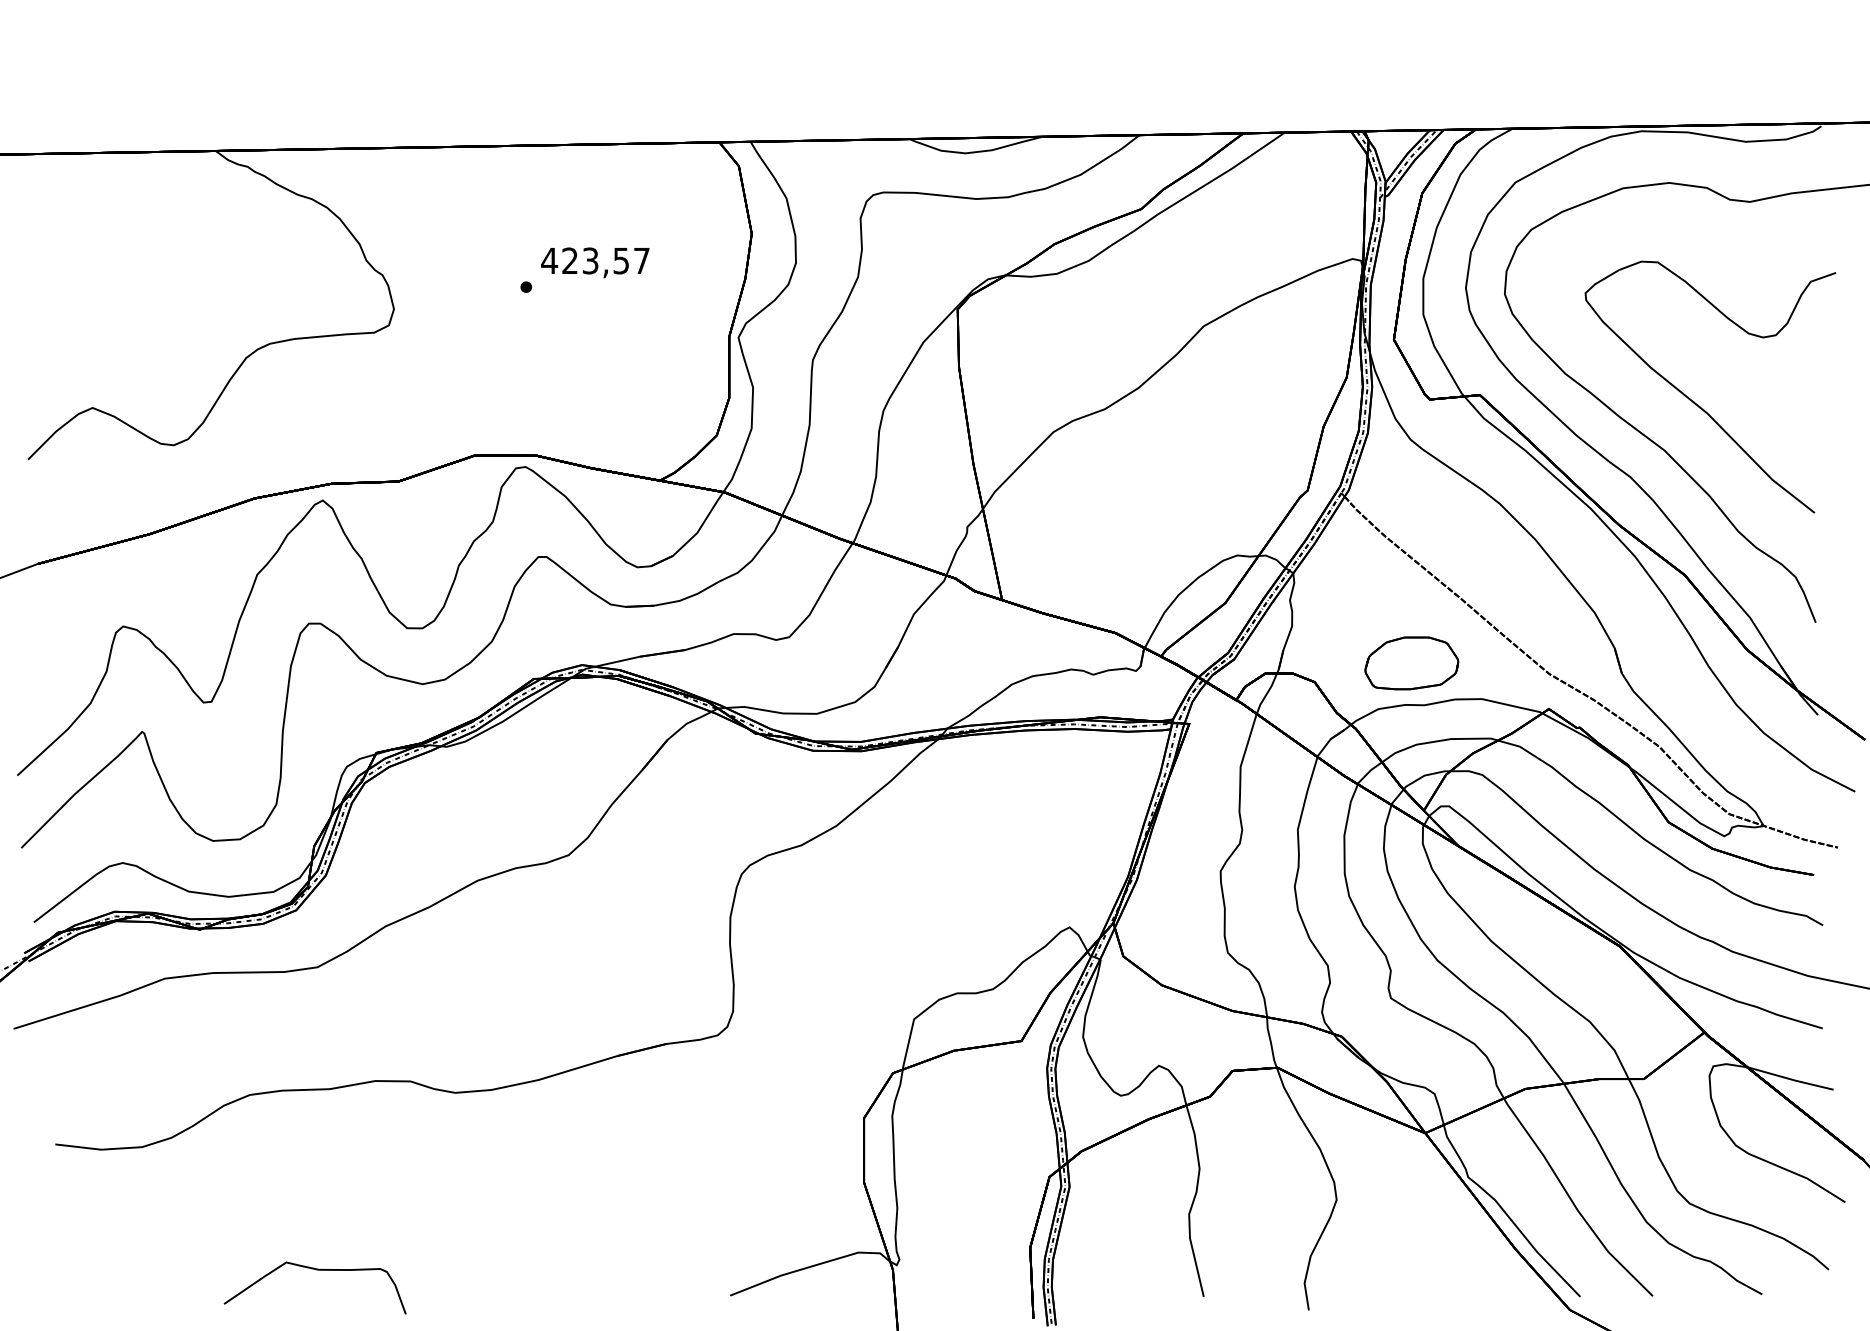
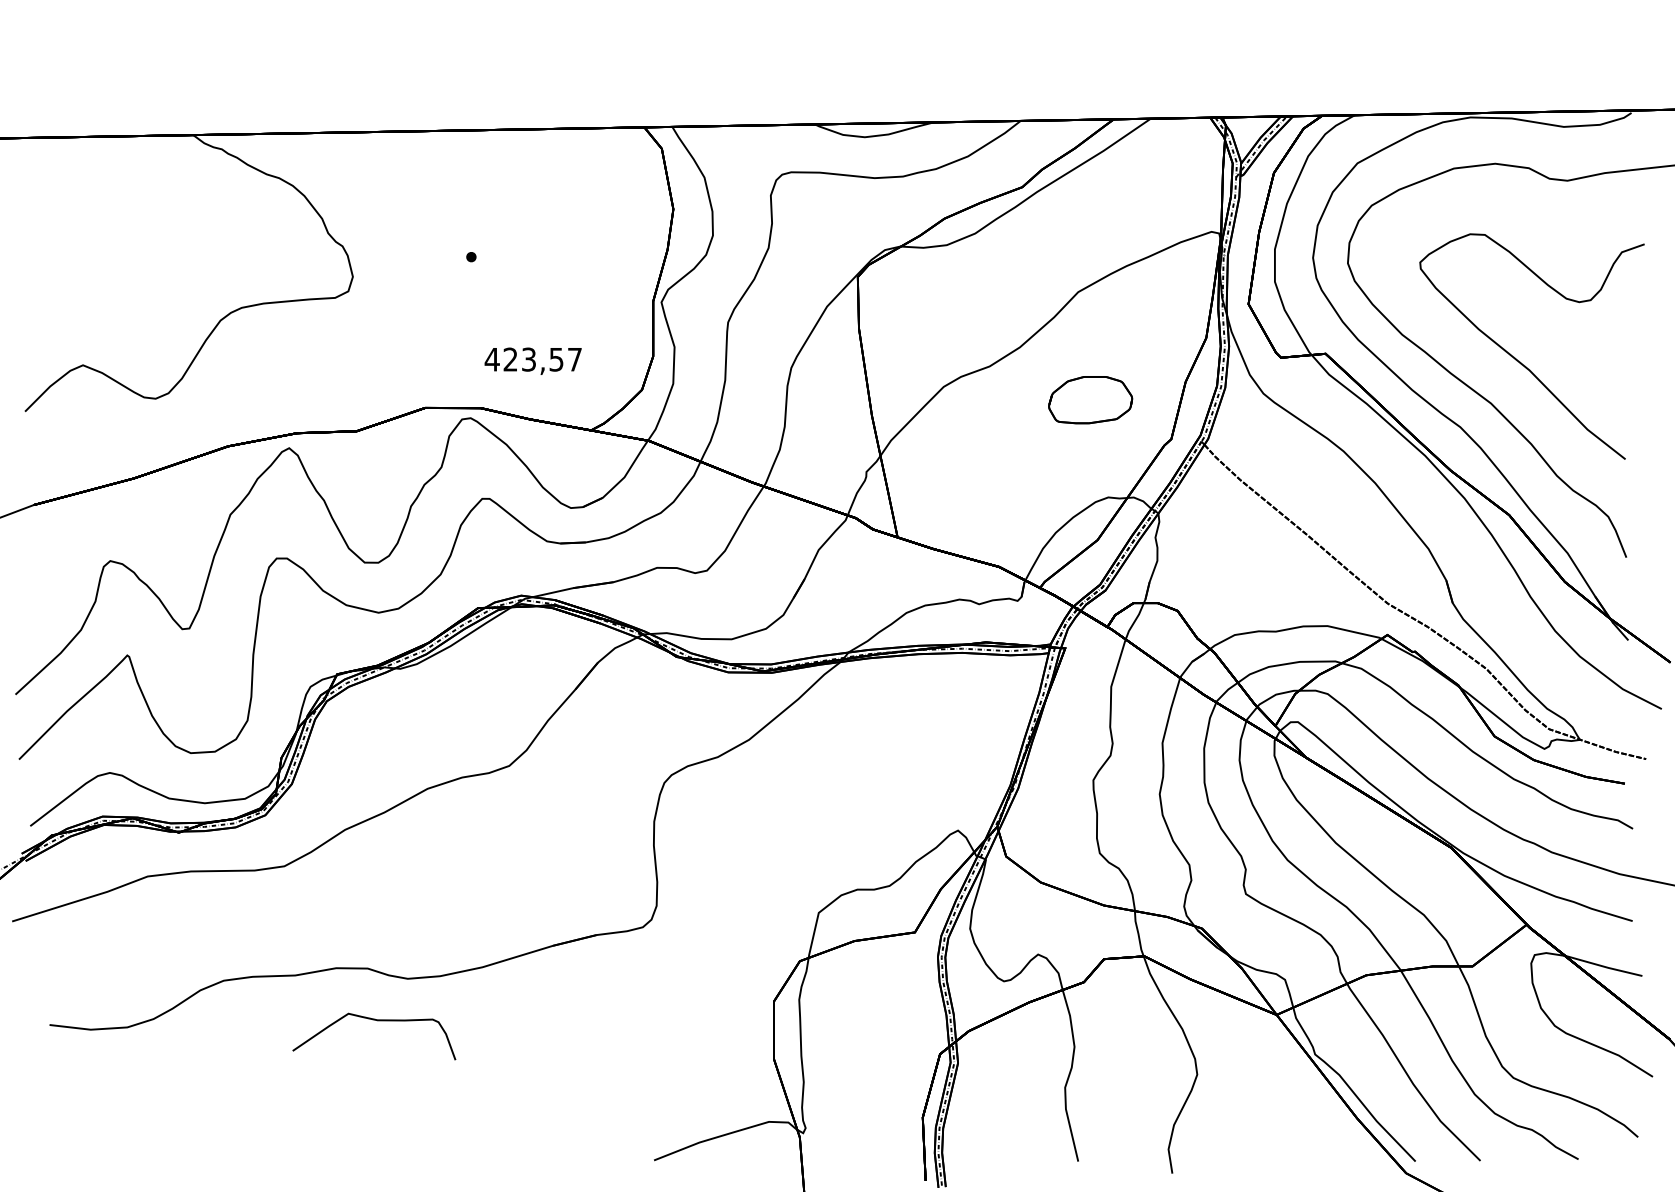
text: (594, 261) -> (532, 360), moved
part: (1411, 663) -> (1090, 400), moved
curve: (318, 1271) -> (377, 1021), moved

